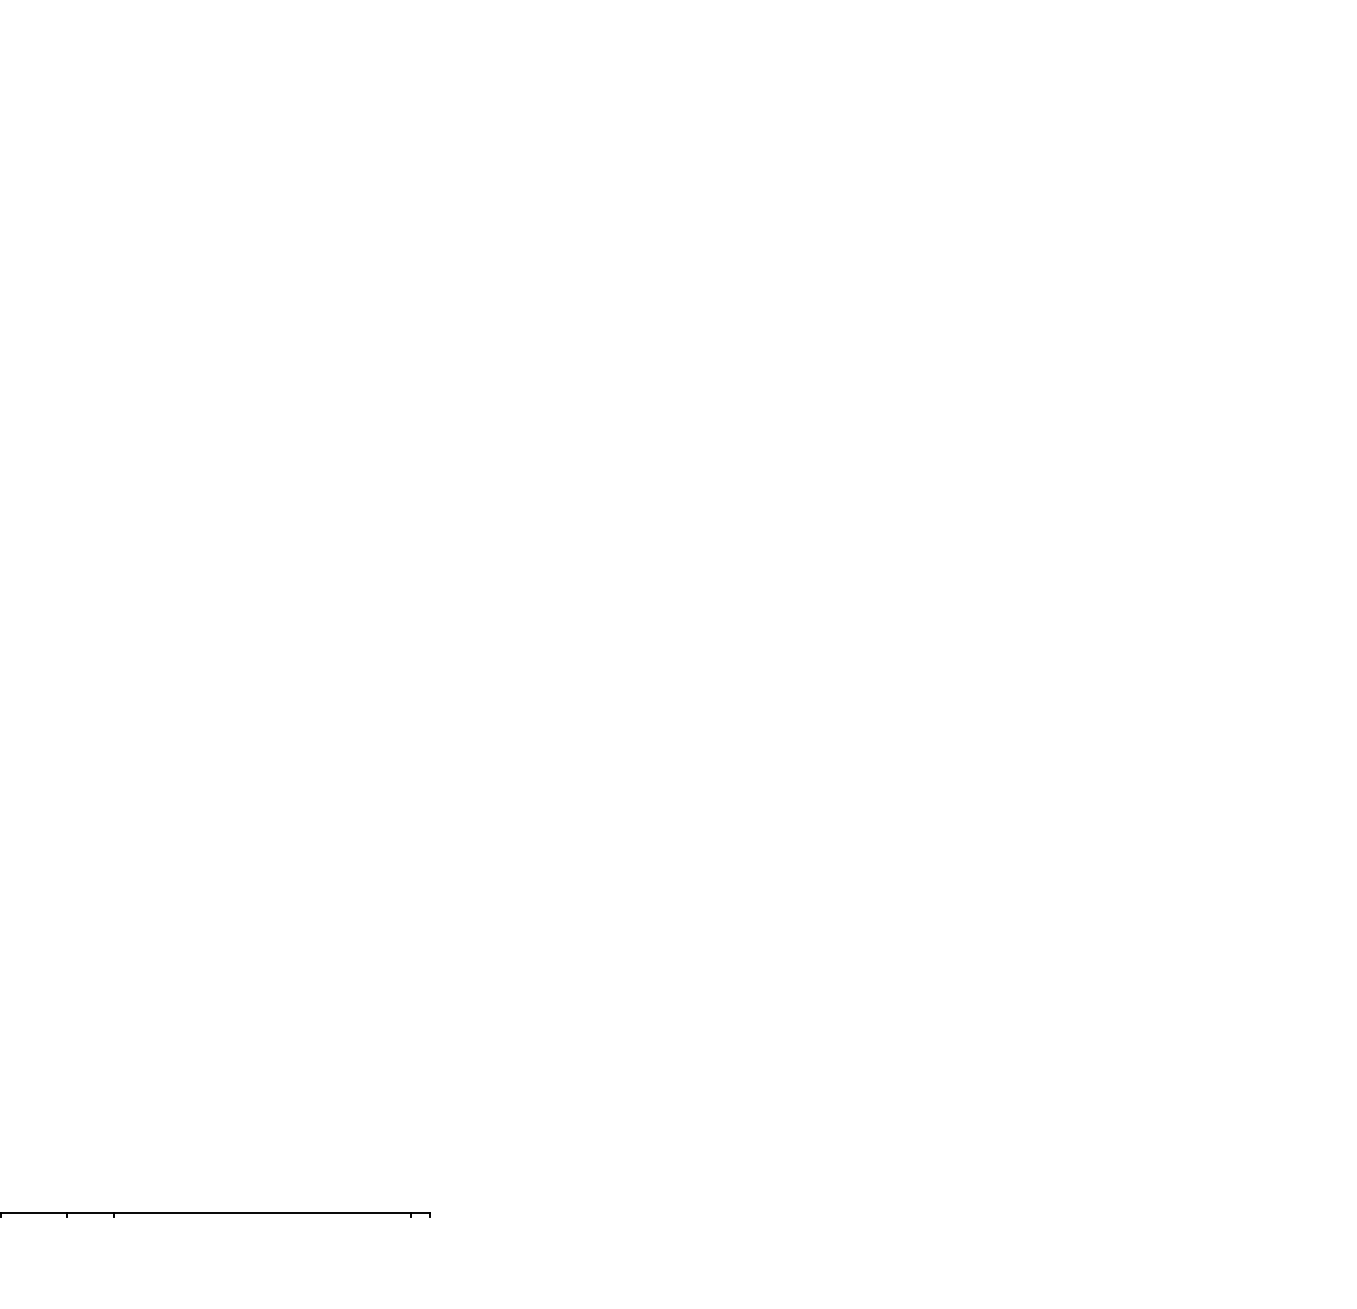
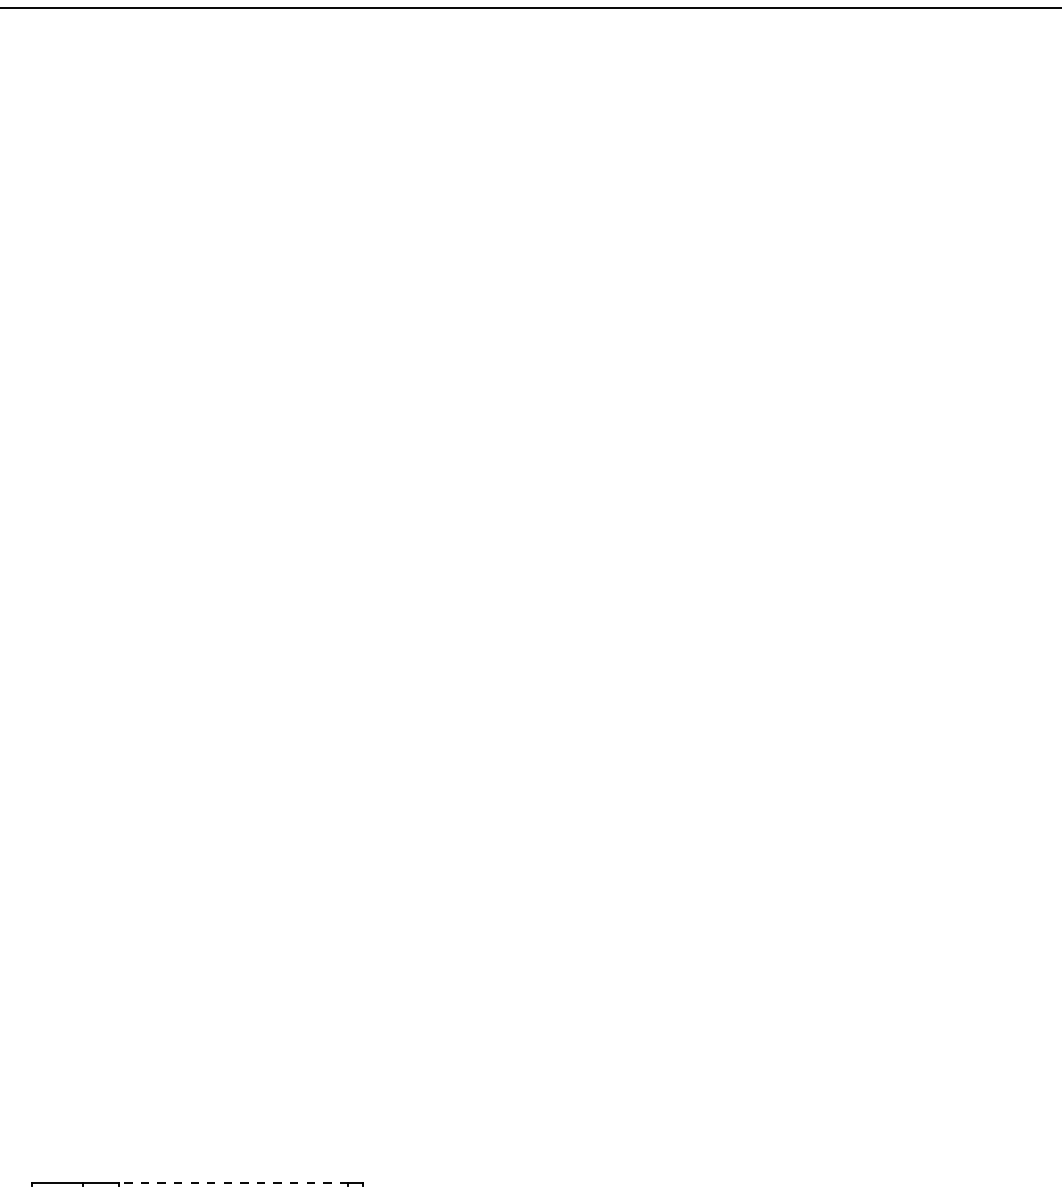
line: (262, 1212) -> (233, 1182), solid -> dashed

